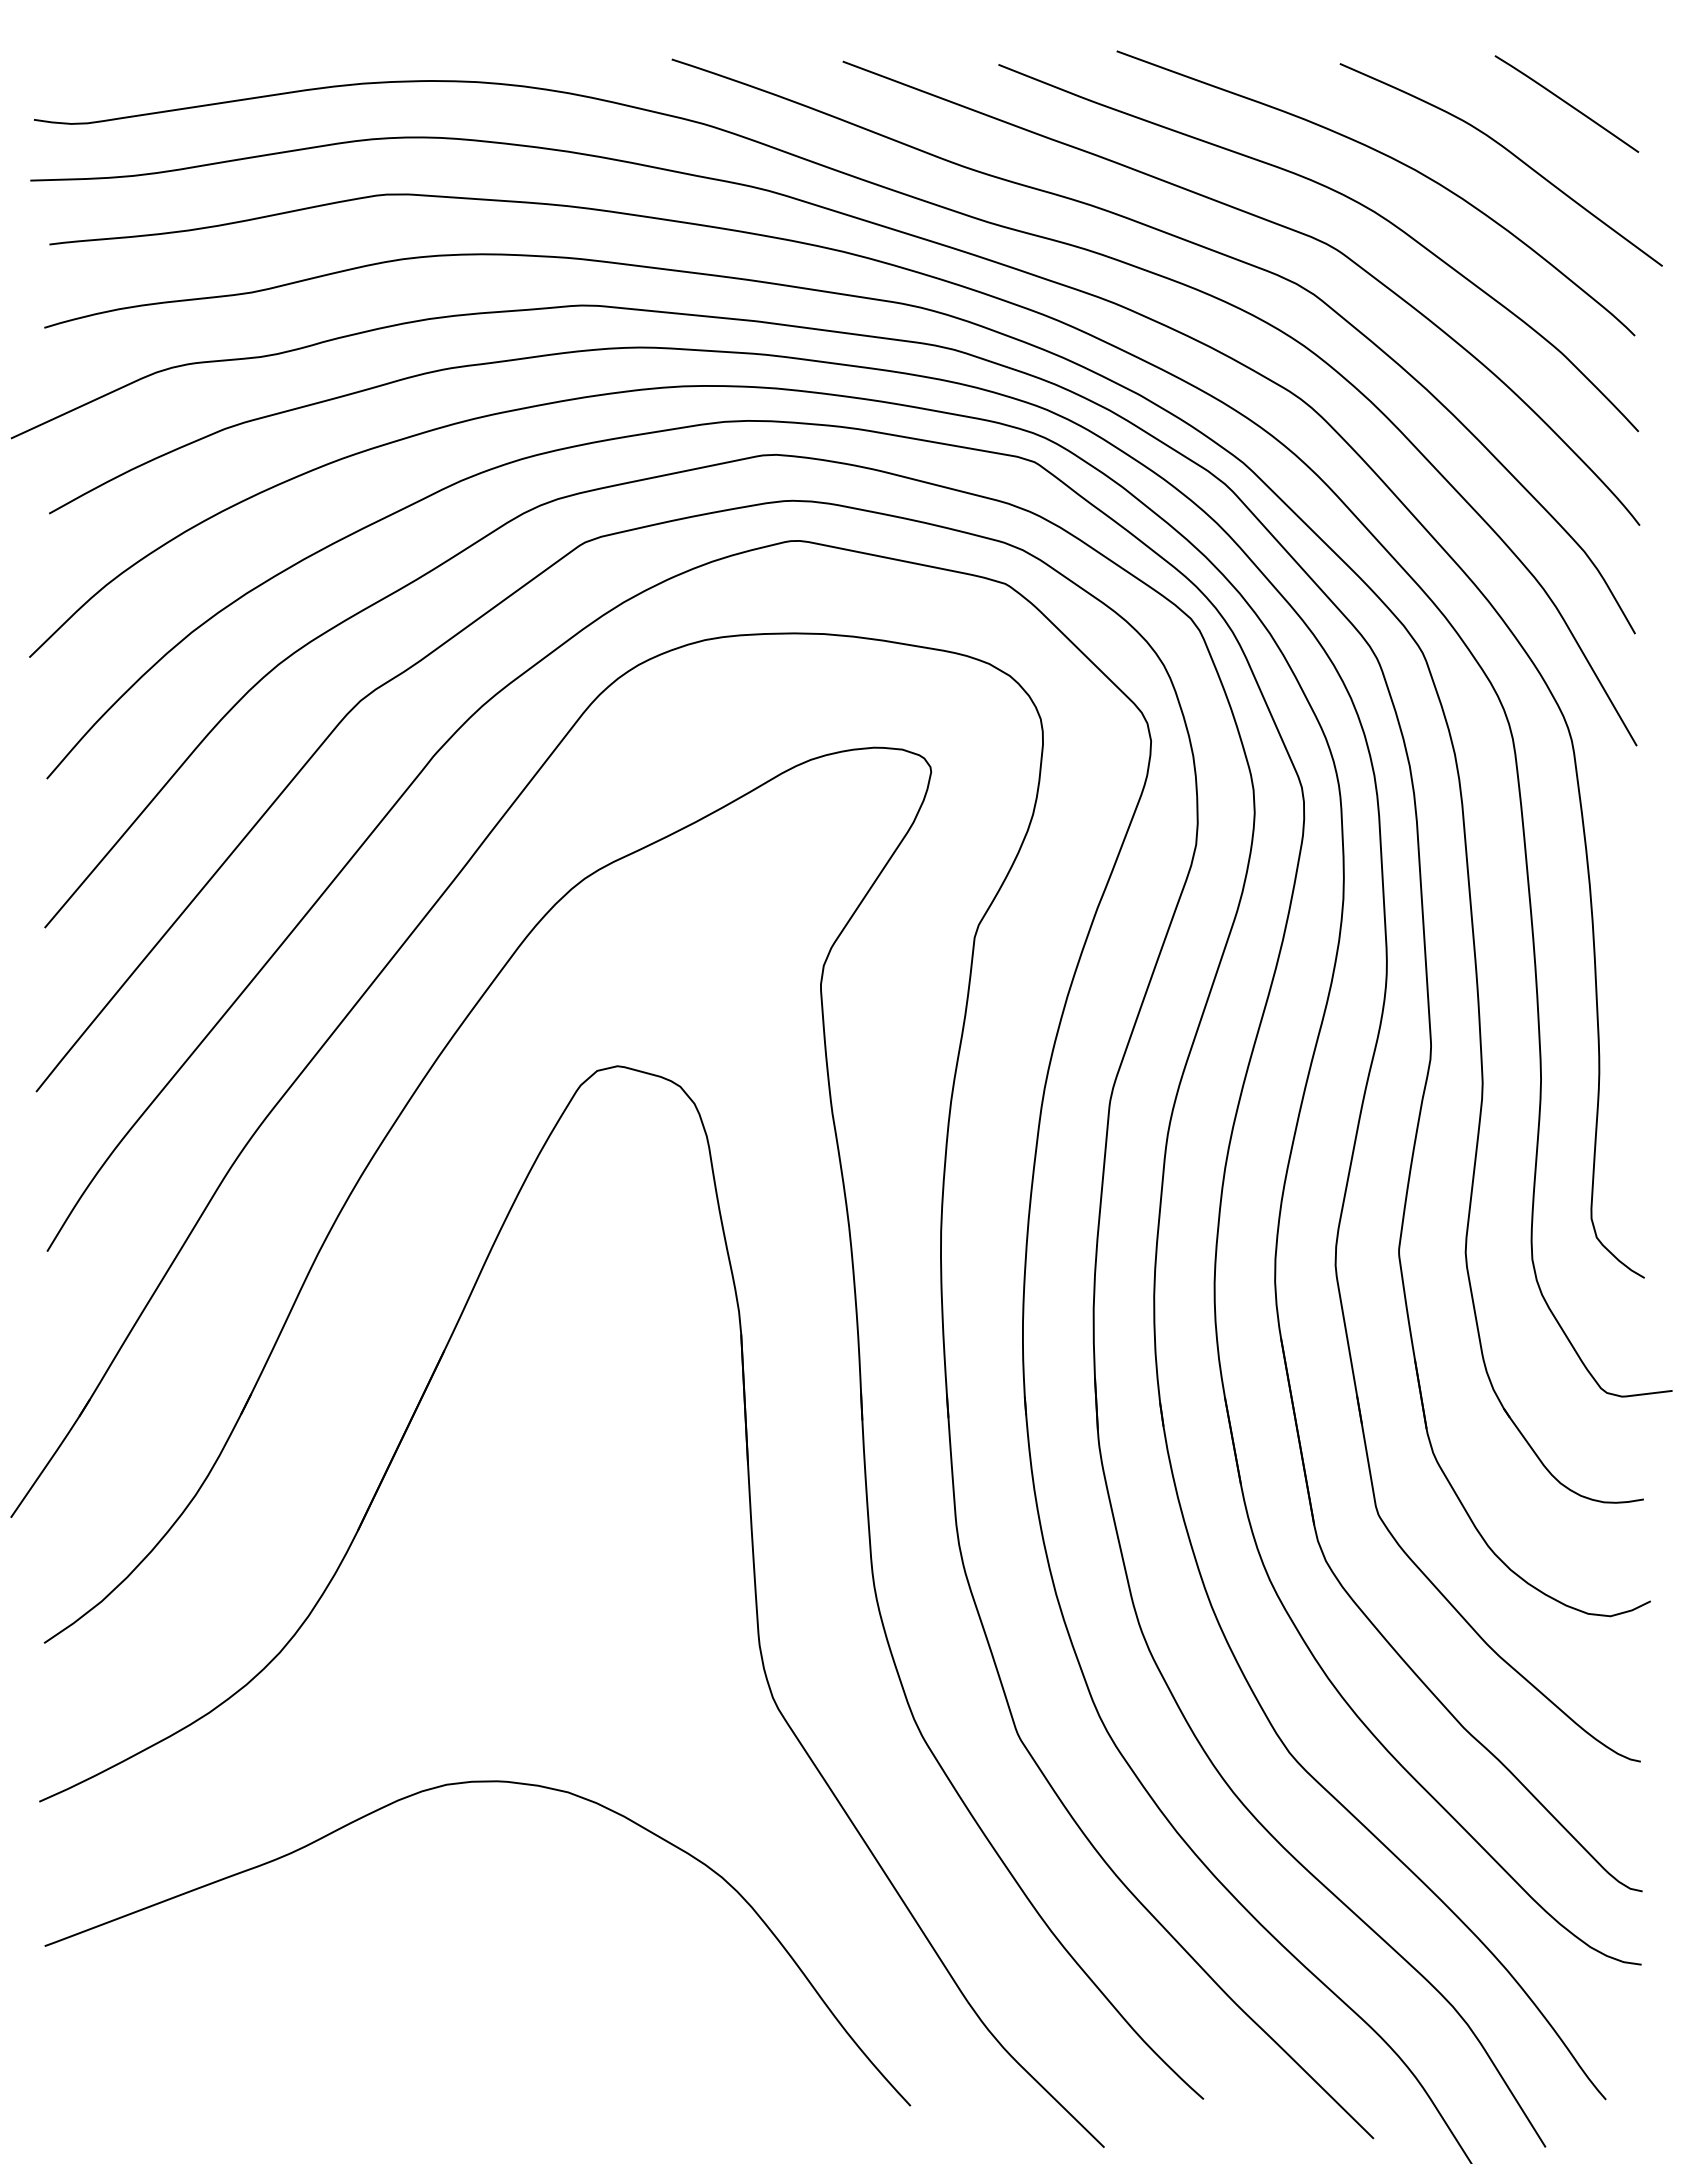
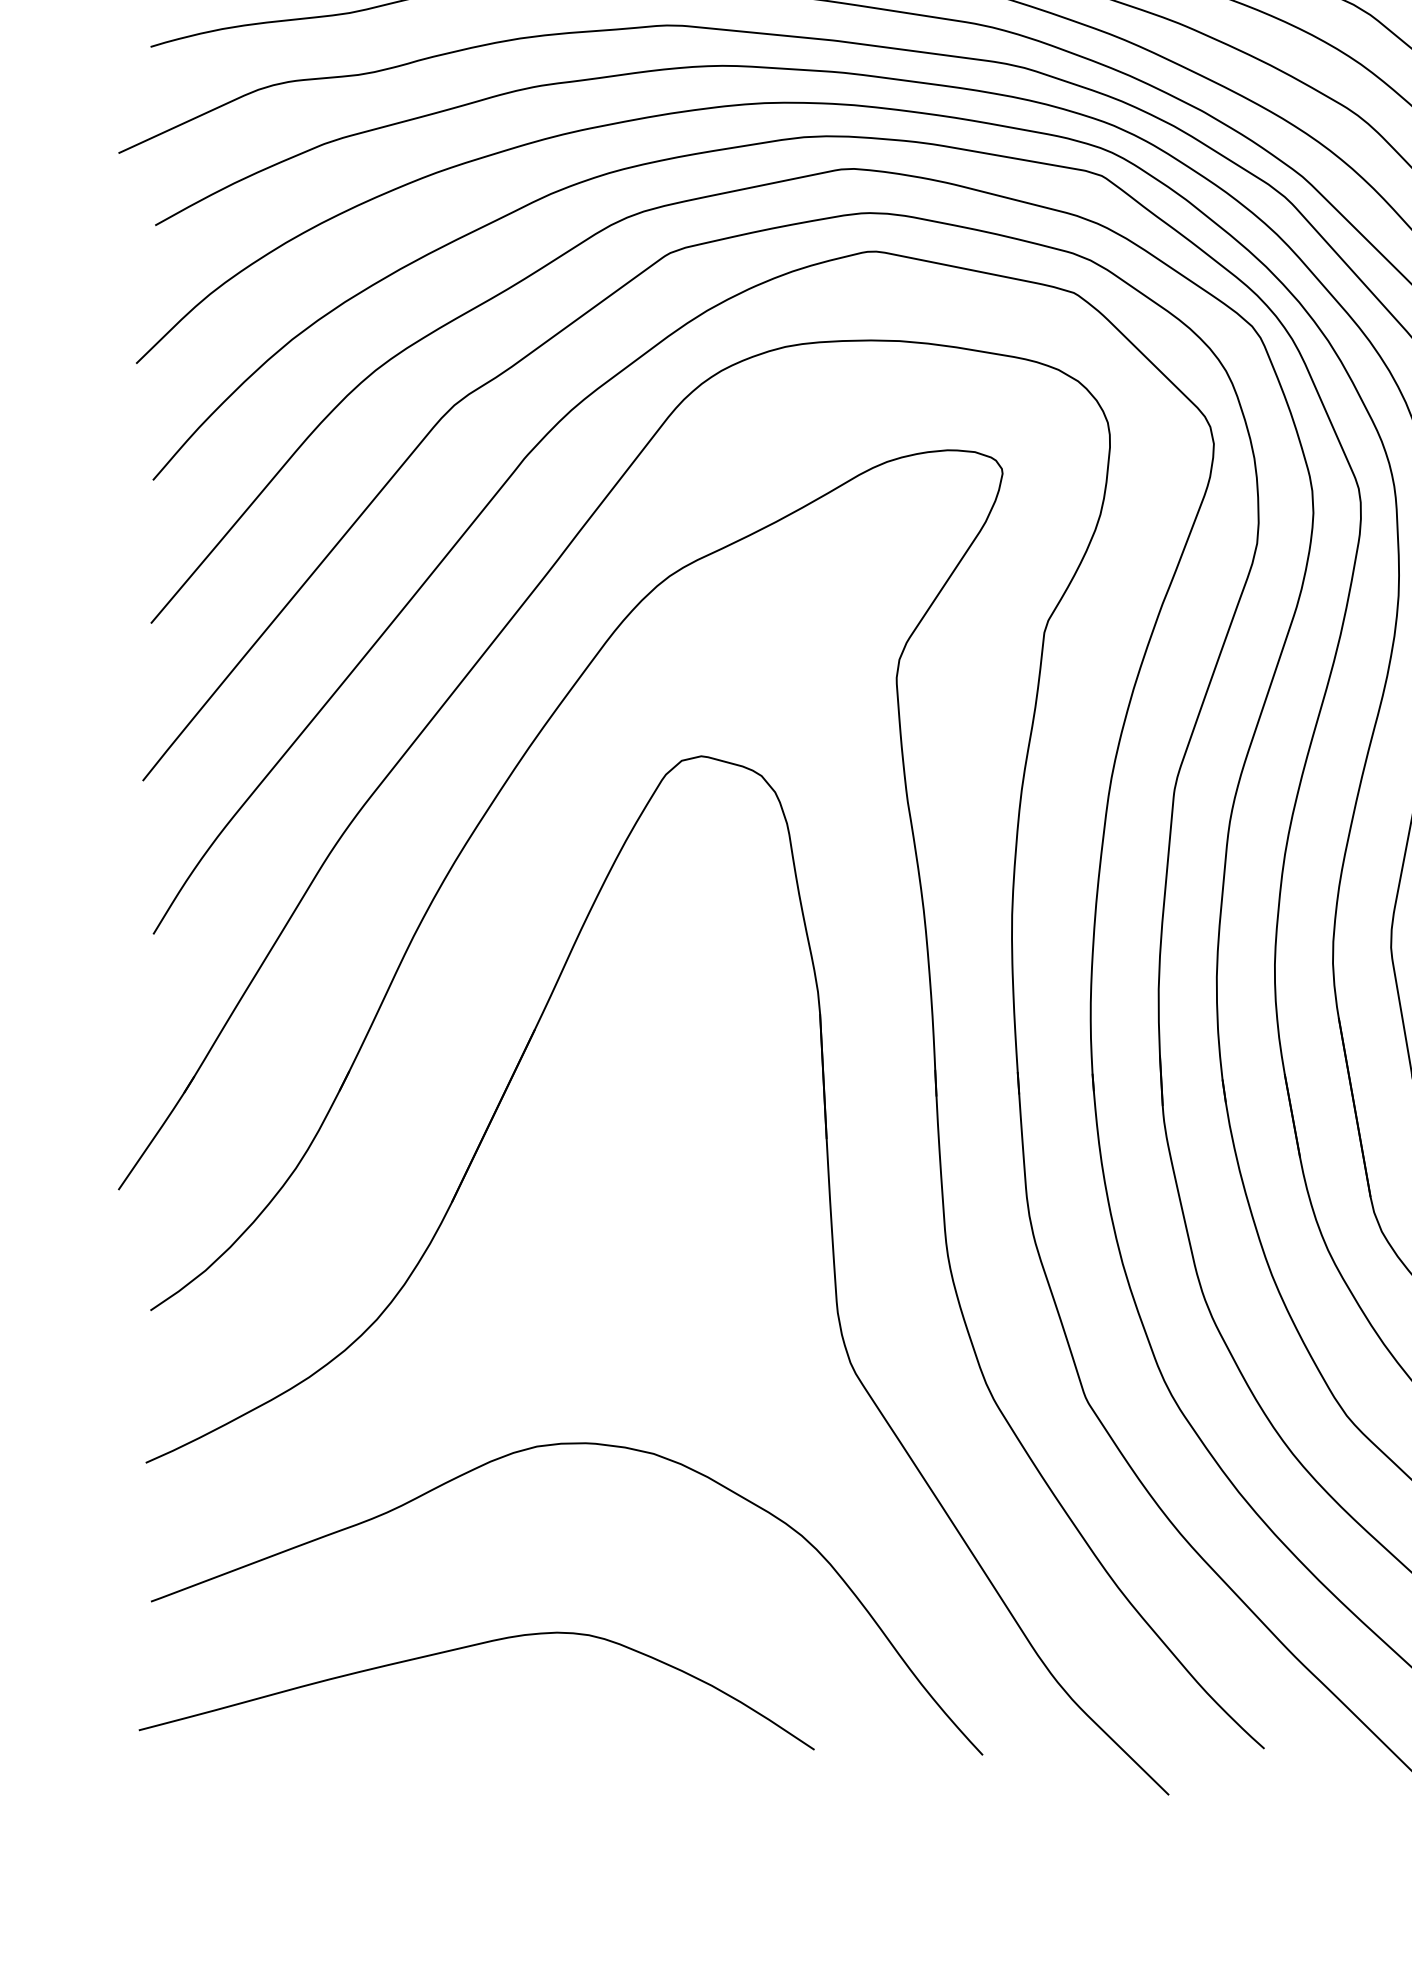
curve: (373, 1994) -> (466, 1648), added

